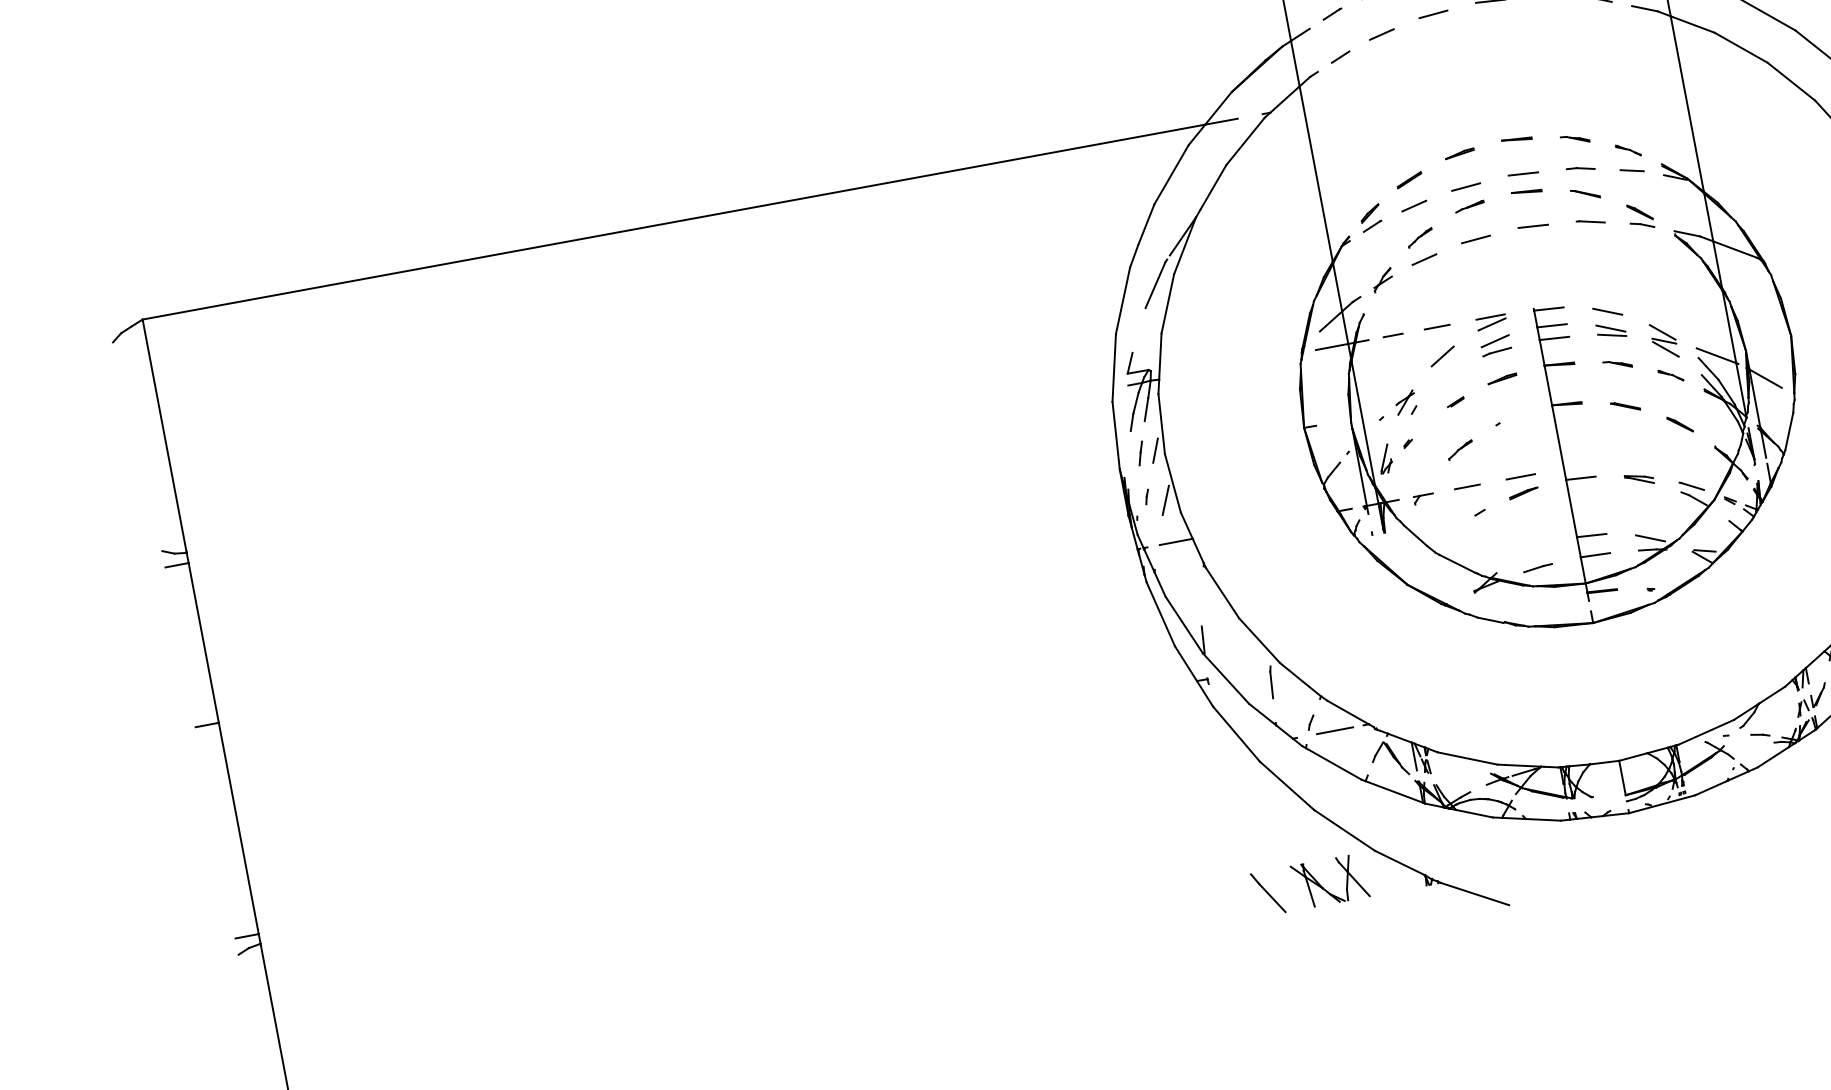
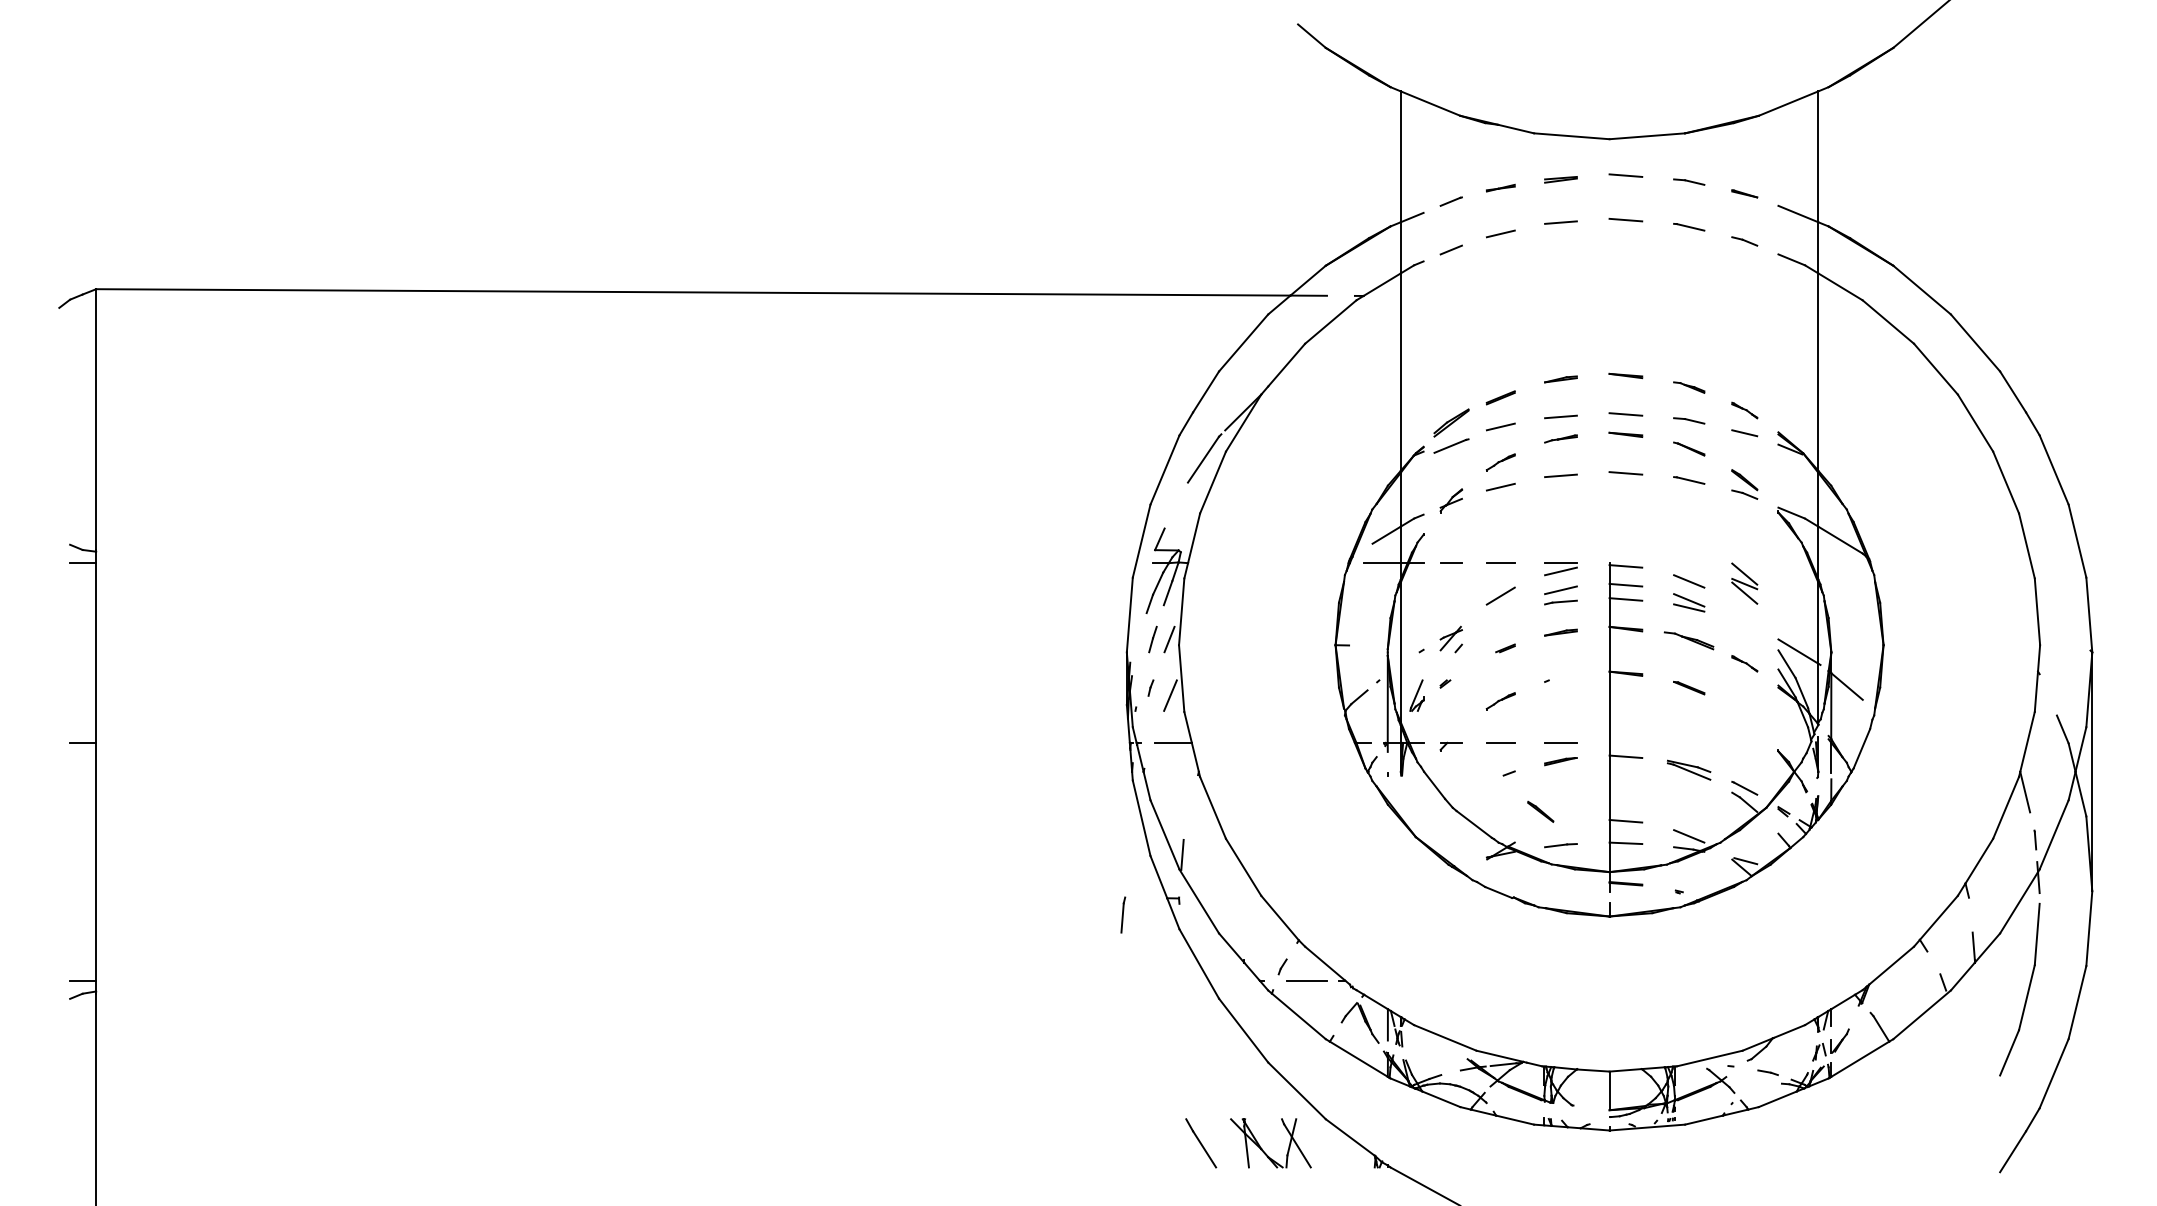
part: (1370, 217) -> (1450, 430), size x1.6
part: (1664, 340) -> (1744, 583), moved
part: (1617, 364) -> (1689, 640), size x1.6
line: (1679, 424) -> (1540, 811), moved
part: (1639, 478) -> (1689, 769), size x1.4
line: (1271, 681) -> (1123, 914), moved

